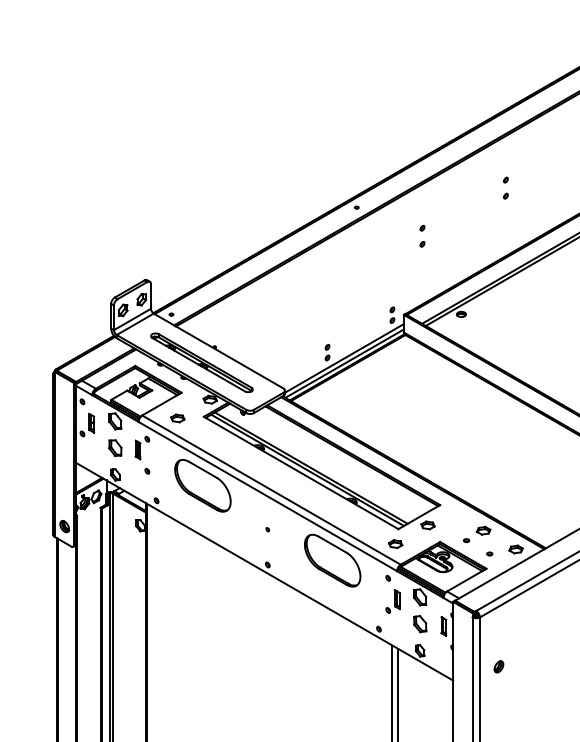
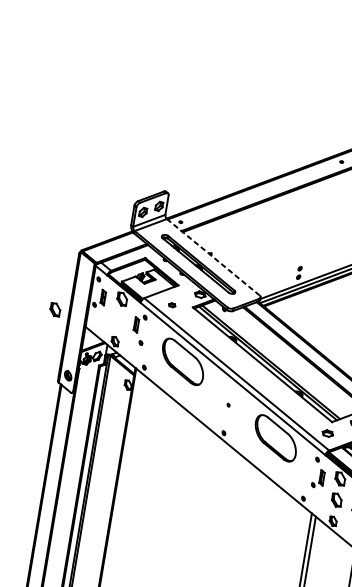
line: (218, 351) -> (213, 257), solid -> dashed
part: (177, 418) -> (171, 305), size x0.6
part: (115, 447) -> (55, 309), moved

